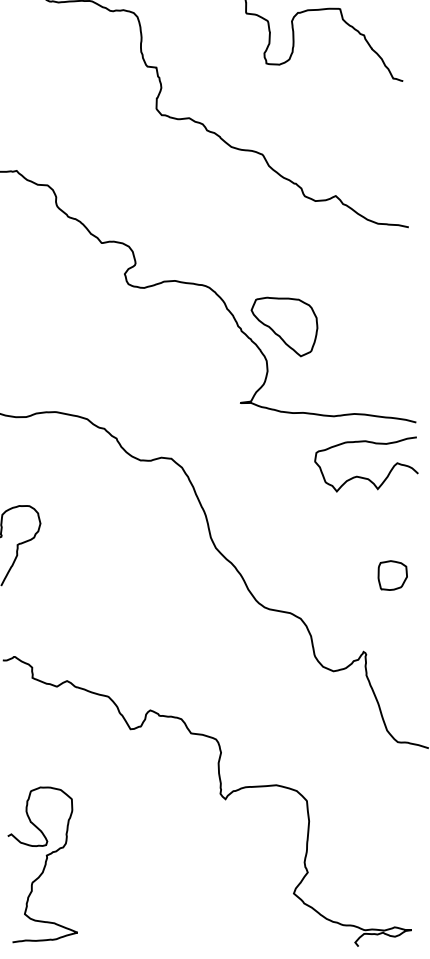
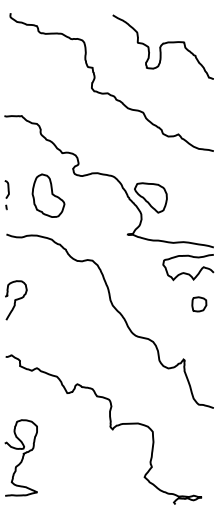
part: (77, 329) -> (48, 195), added
part: (393, 575) -> (199, 304), moved

